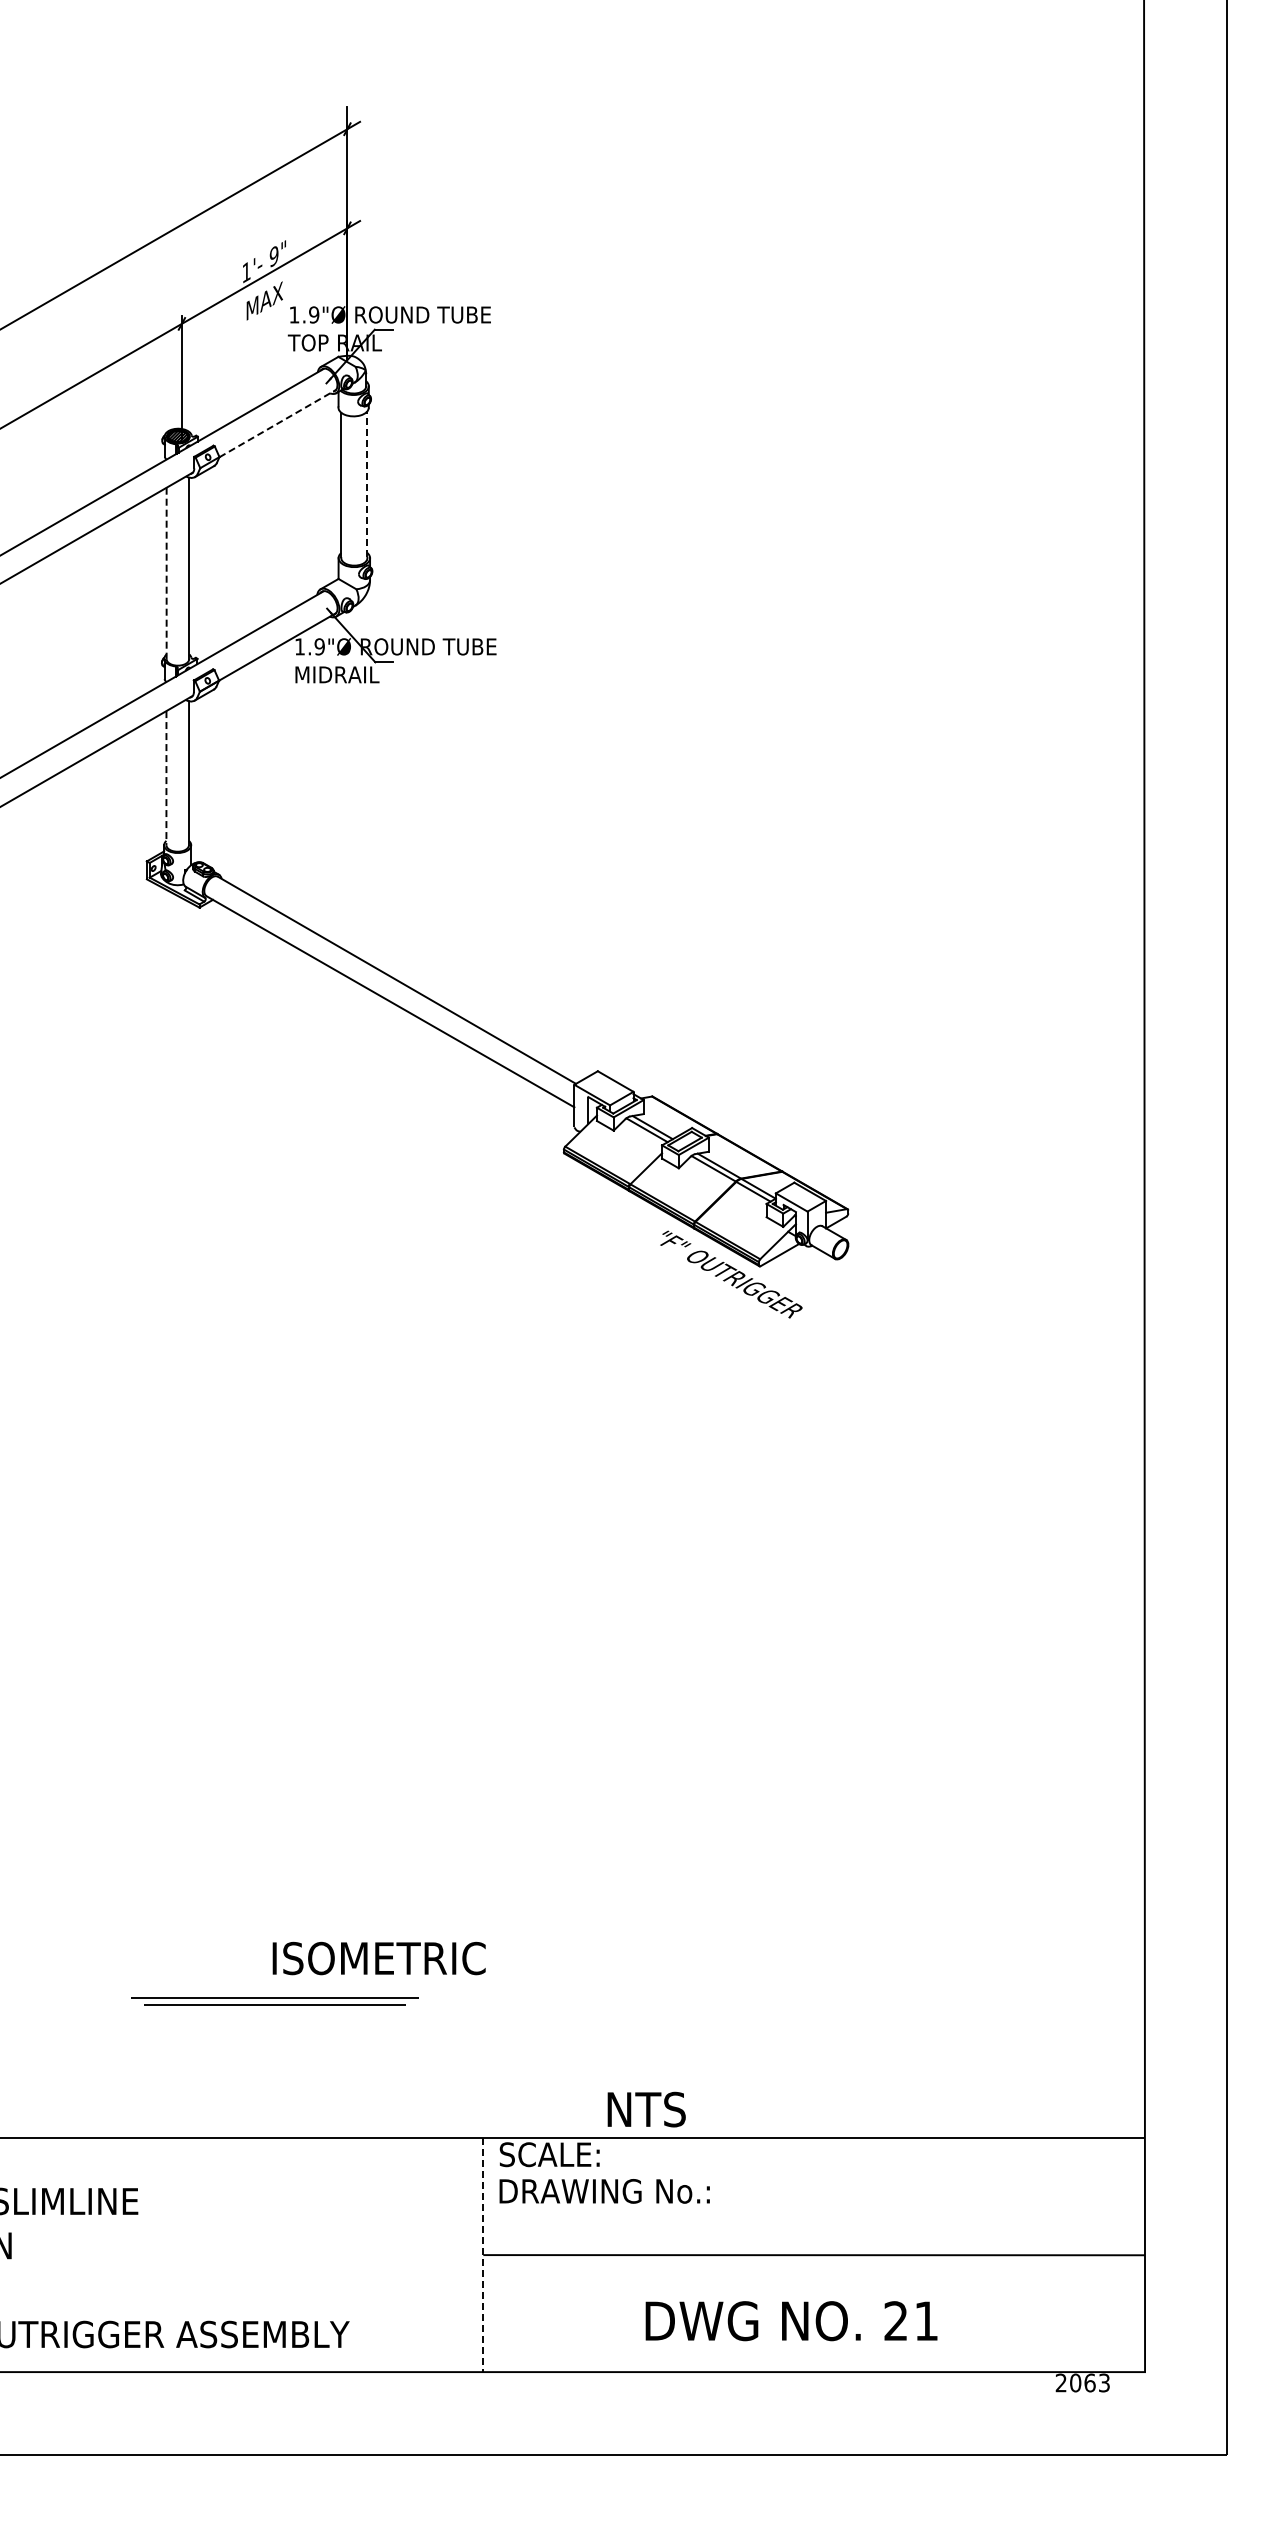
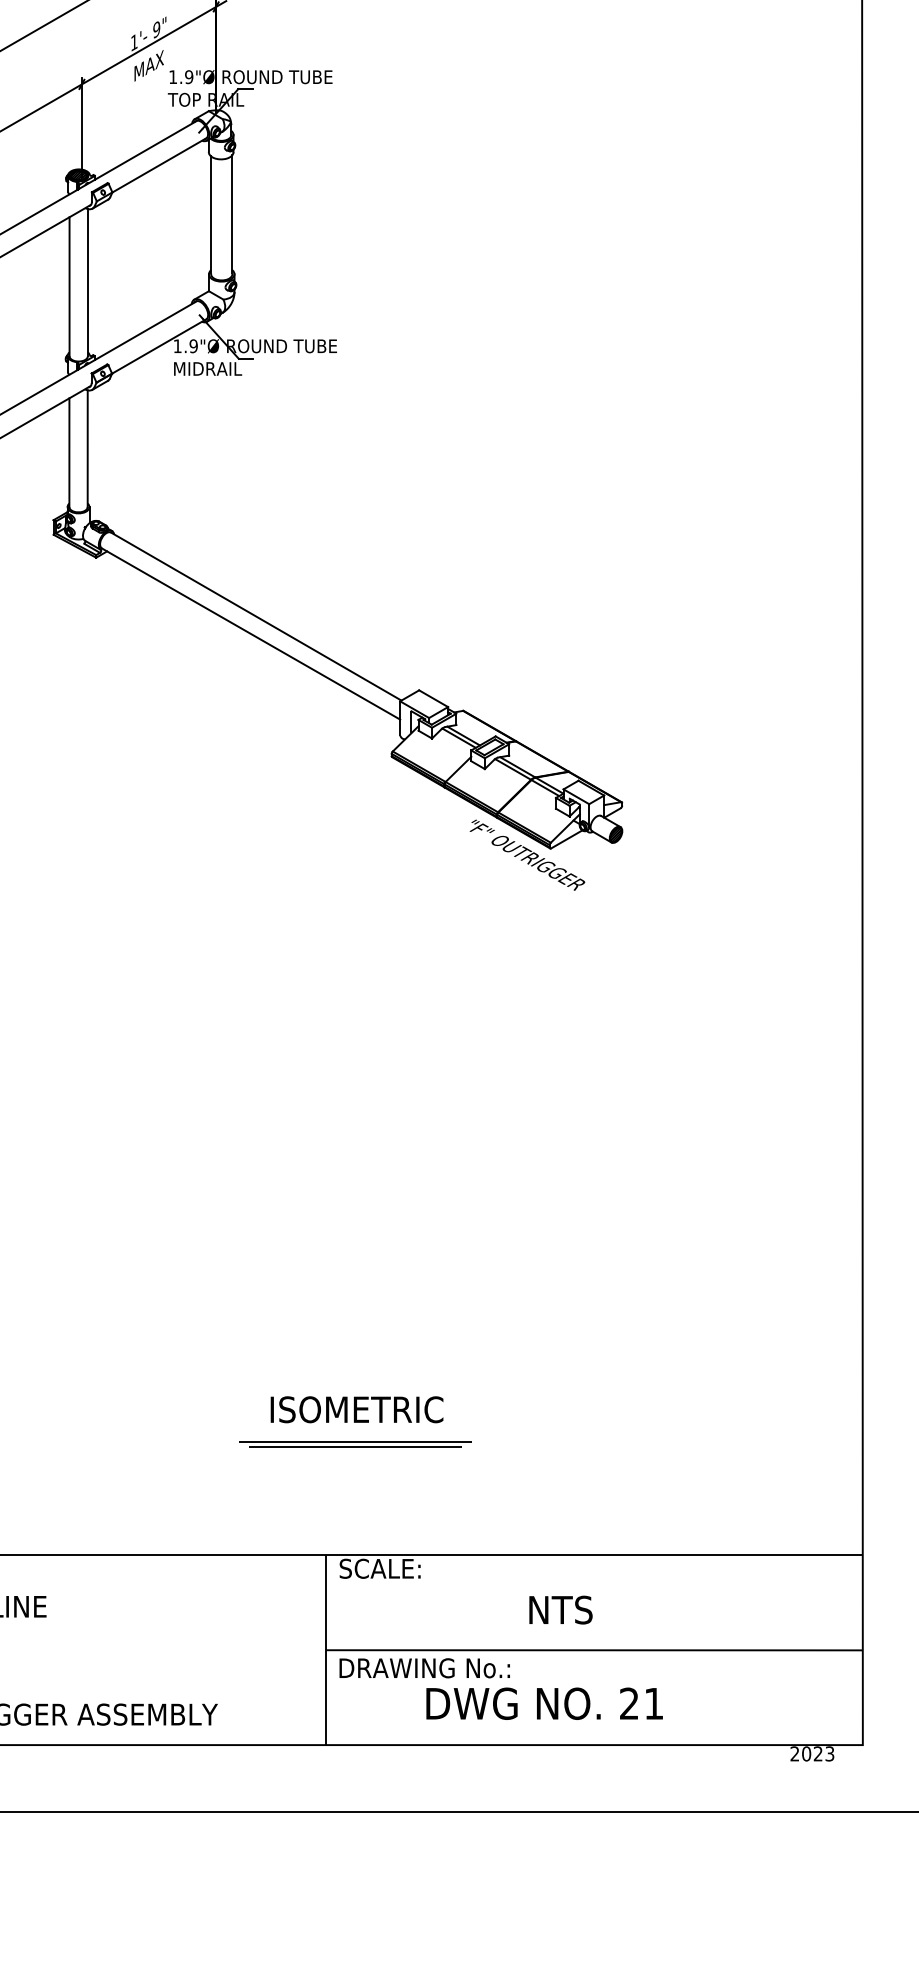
line: (278, 423) -> (160, 165), dashed -> solid
line: (367, 484) -> (232, 214), dashed -> solid
line: (166, 573) -> (69, 286), dashed -> solid
line: (166, 778) -> (69, 453), dashed -> solid
hatch: (840, 1249) -> (615, 834), added
text: (378, 1958) -> (356, 1409), moved
part: (274, 2001) -> (354, 1444), moved
text: (646, 2109) -> (560, 1610), moved
text: (604, 2191) -> (424, 1668), moved
line: (483, 2255) -> (326, 1650), dashed -> solid
text: (791, 2321) -> (544, 1704), moved
text: (1089, 2382) -> (817, 1753), 2063 -> 2023

